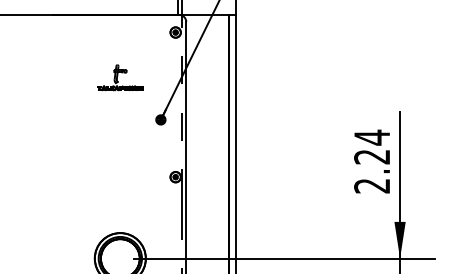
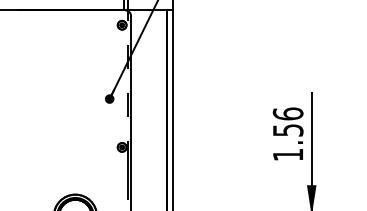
part: (120, 77) -> (75, 63), removed
text: (372, 161) -> (288, 134), 2.24 -> 1.56

